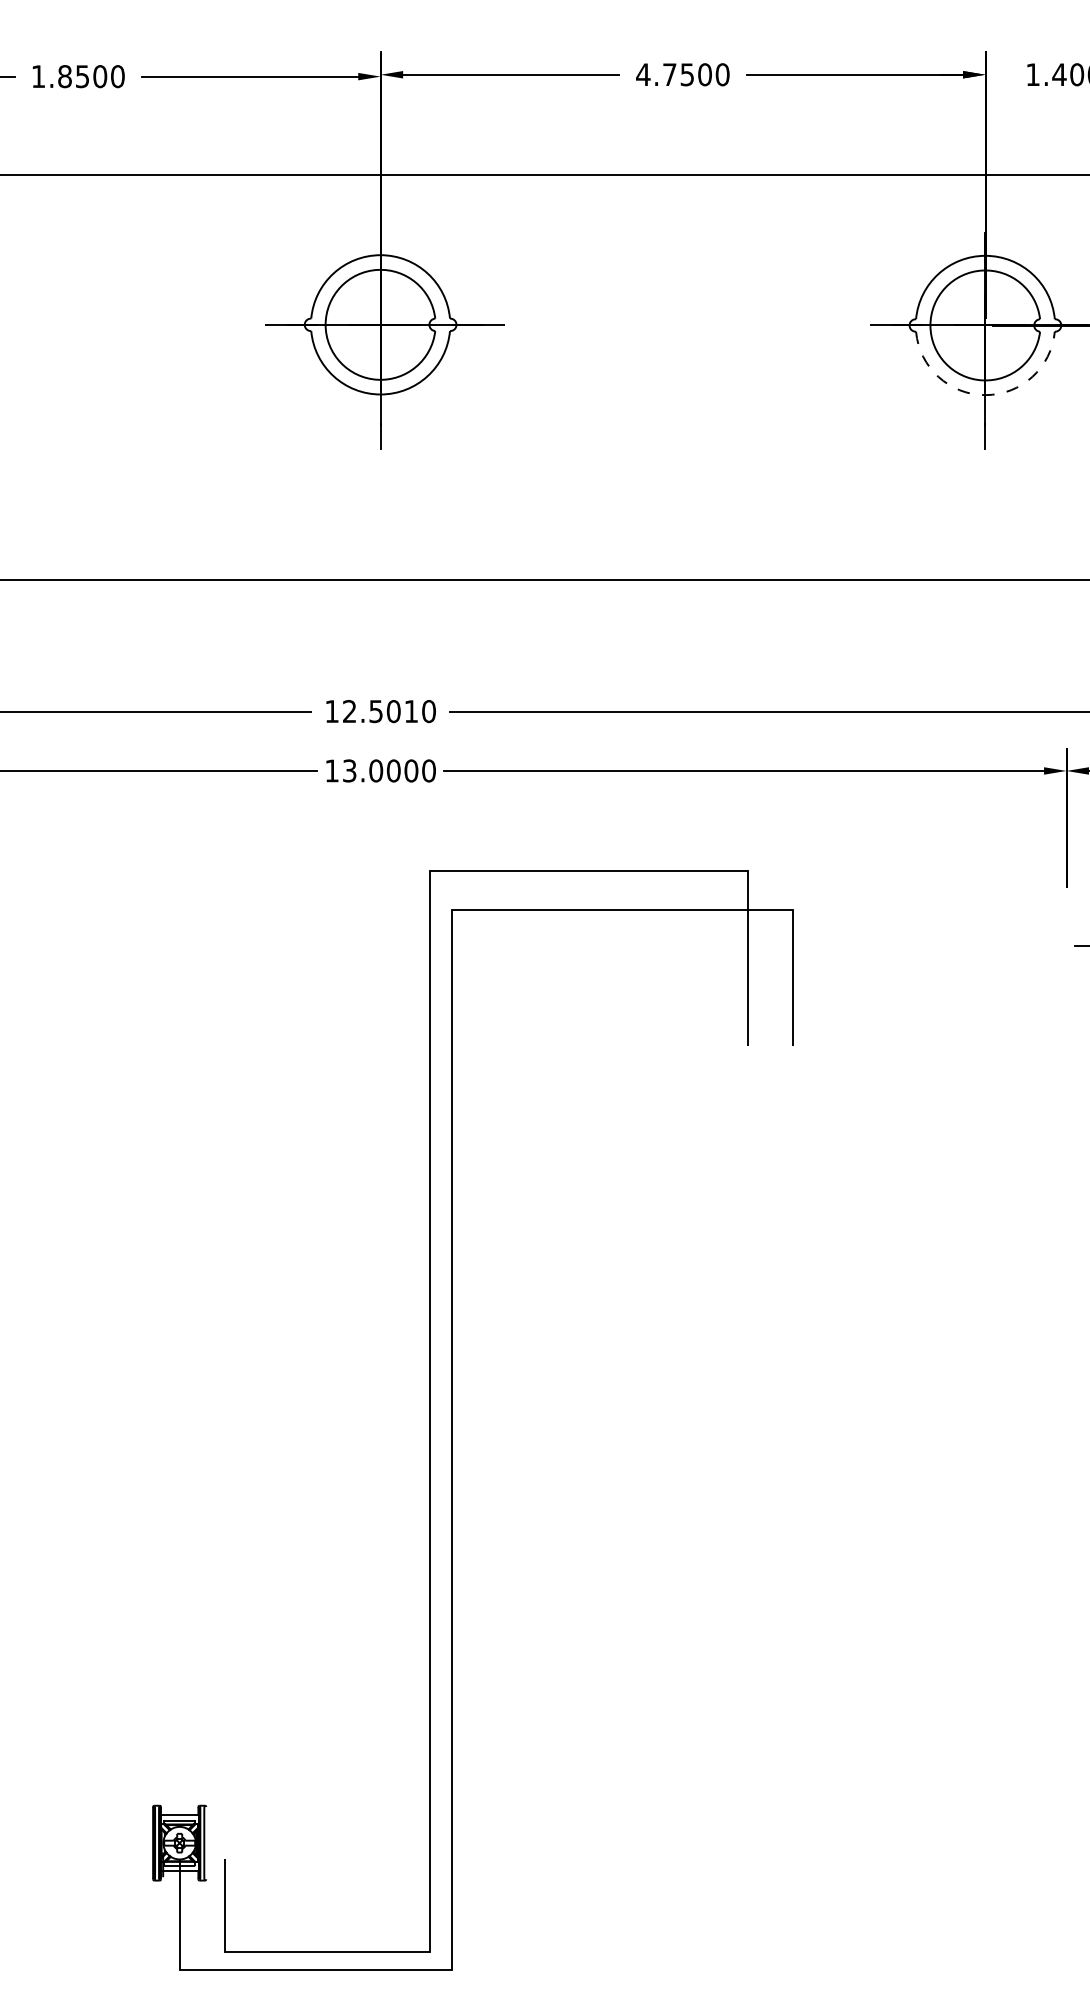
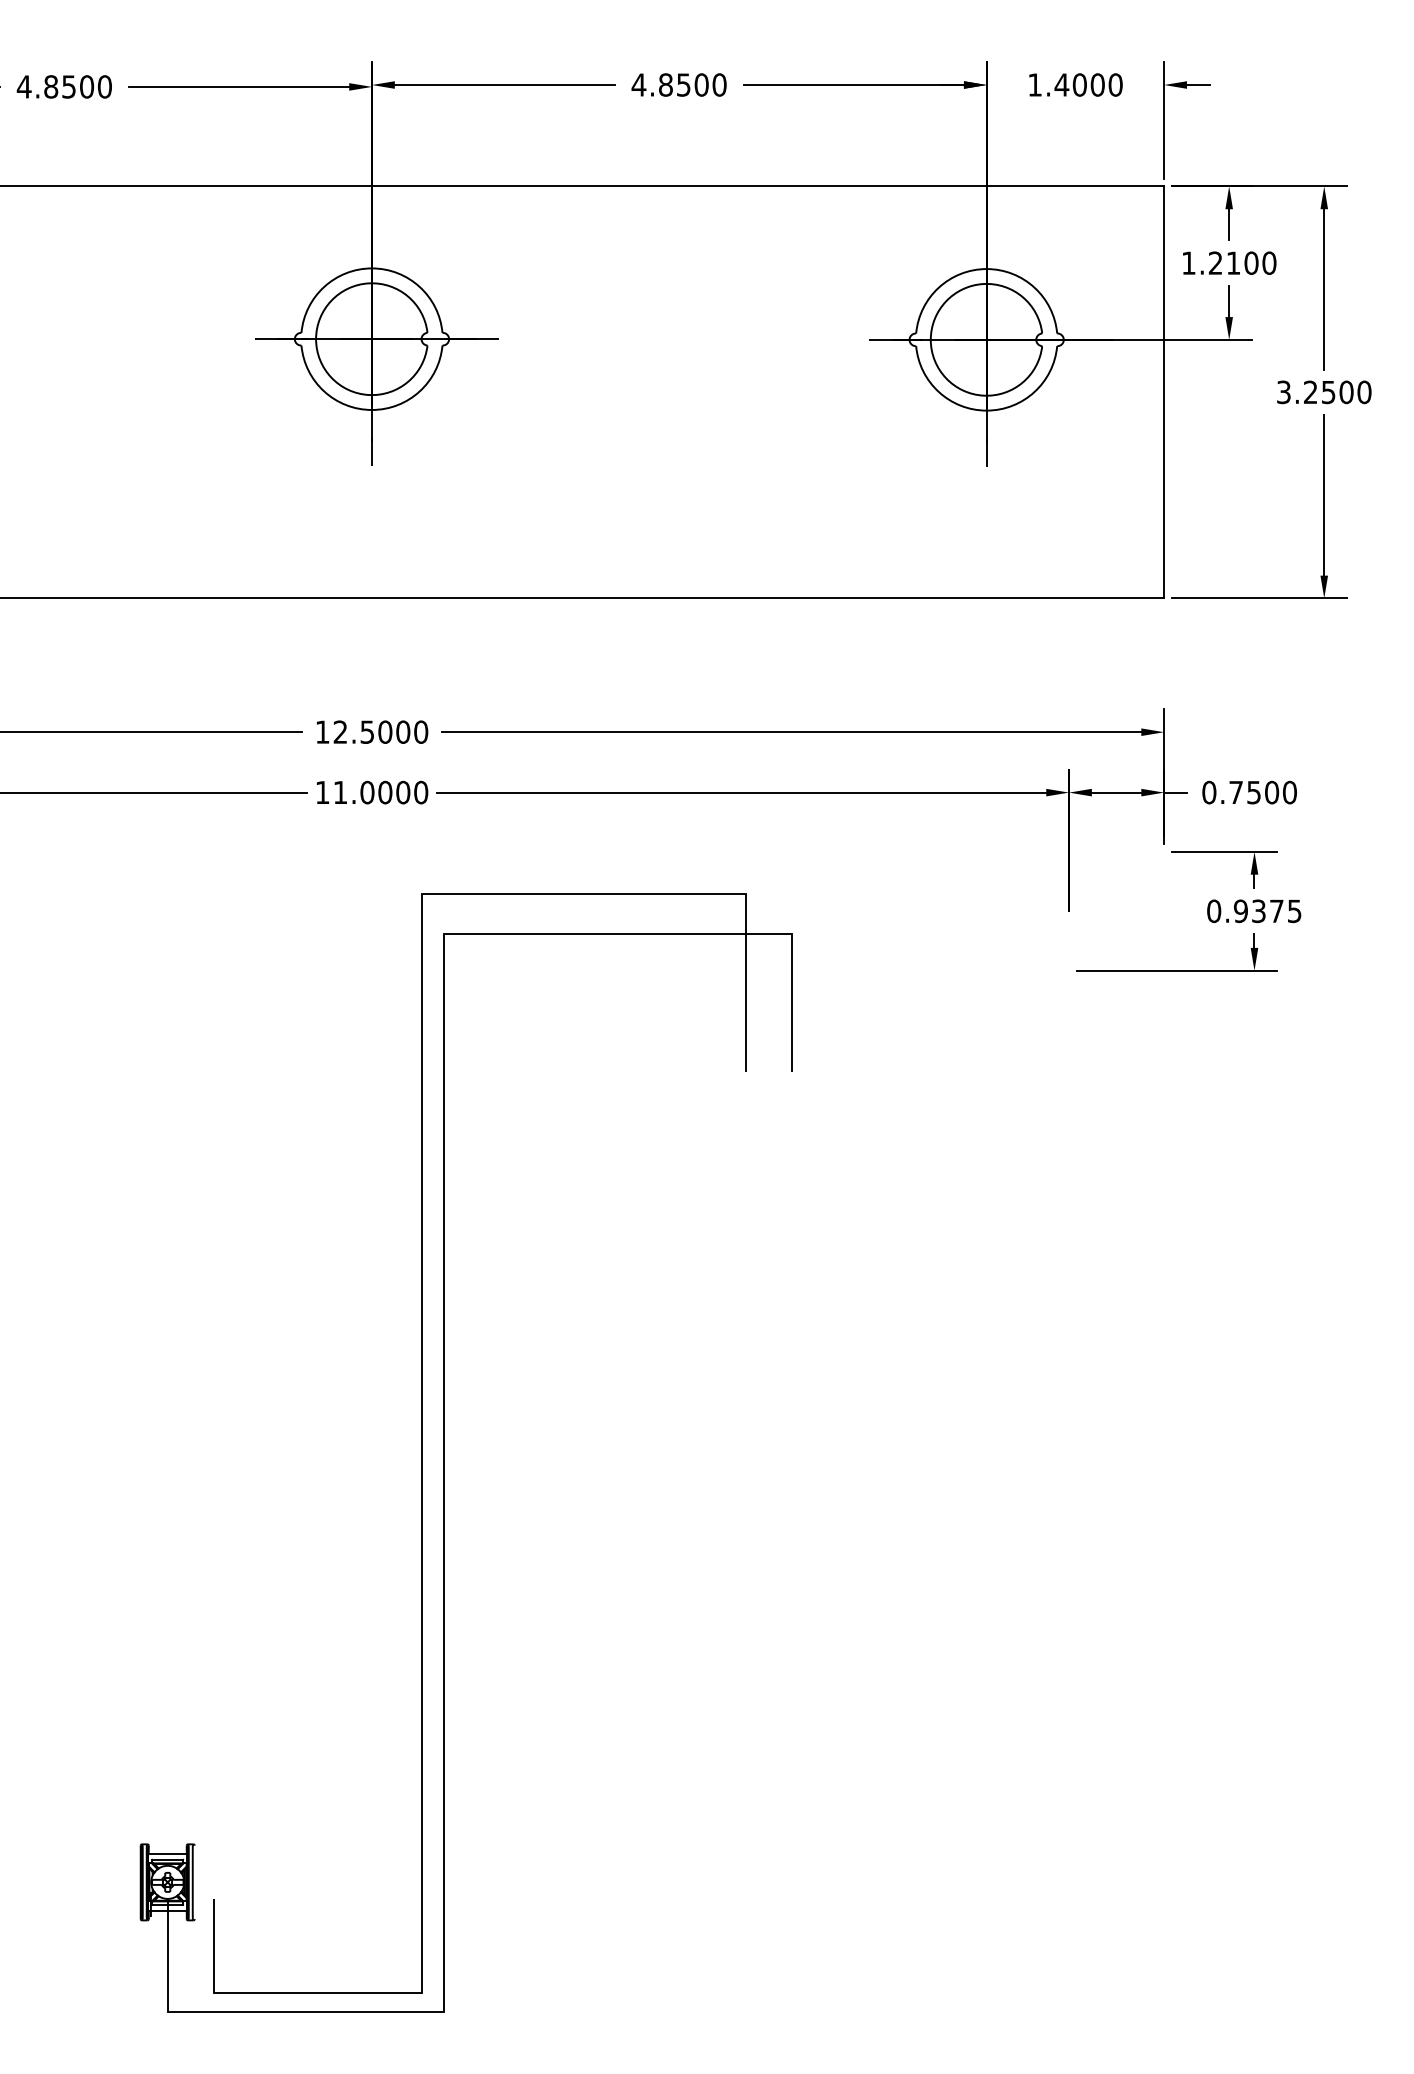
text: (669, 74) -> (665, 84), 4.7500 -> 4.8500
text: (37, 76) -> (23, 86), 1.8500 -> 4.8500
arc: (985, 394) -> (986, 410), dashed -> solid
text: (411, 710) -> (403, 731), 12.5010 -> 12.5000
text: (349, 770) -> (340, 792), 13.0000 -> 11.0000

